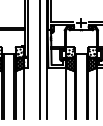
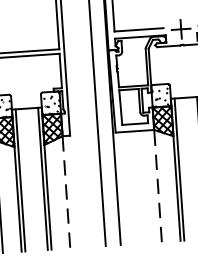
line: (24, 93) -> (67, 192), solid -> dashed
line: (66, 93) -> (159, 185), solid -> dashed

